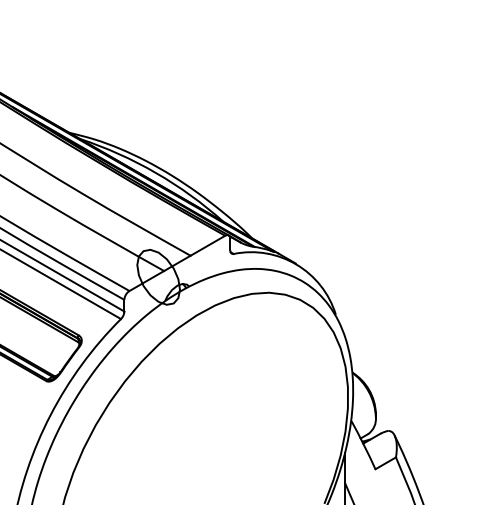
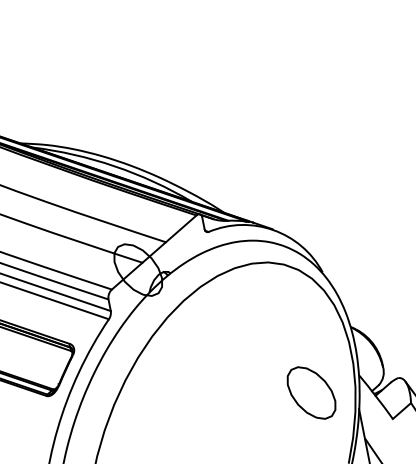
part: (301, 428) -> (310, 392), added

